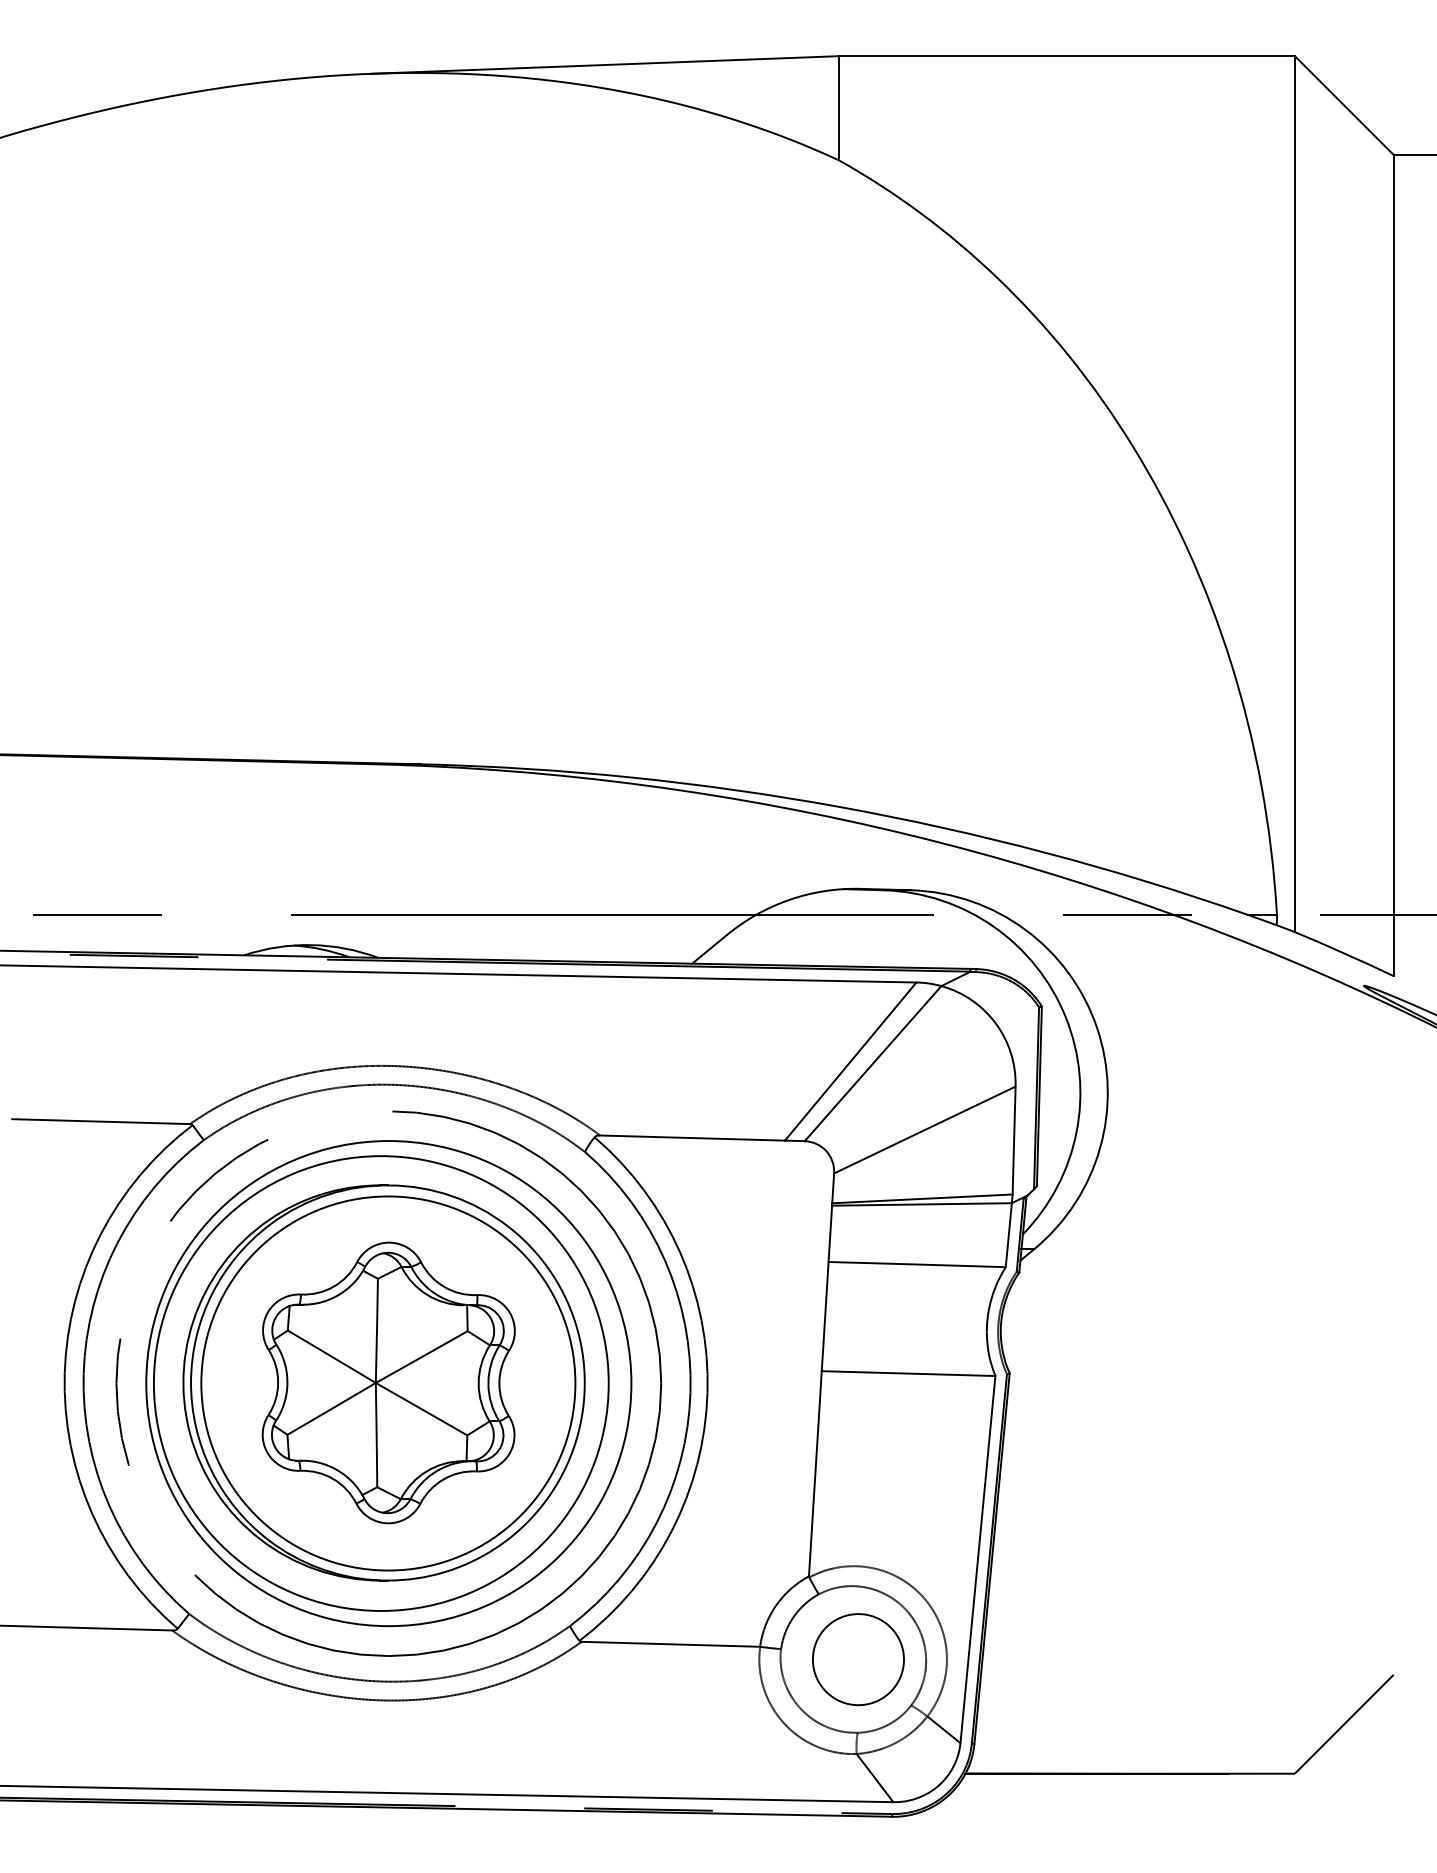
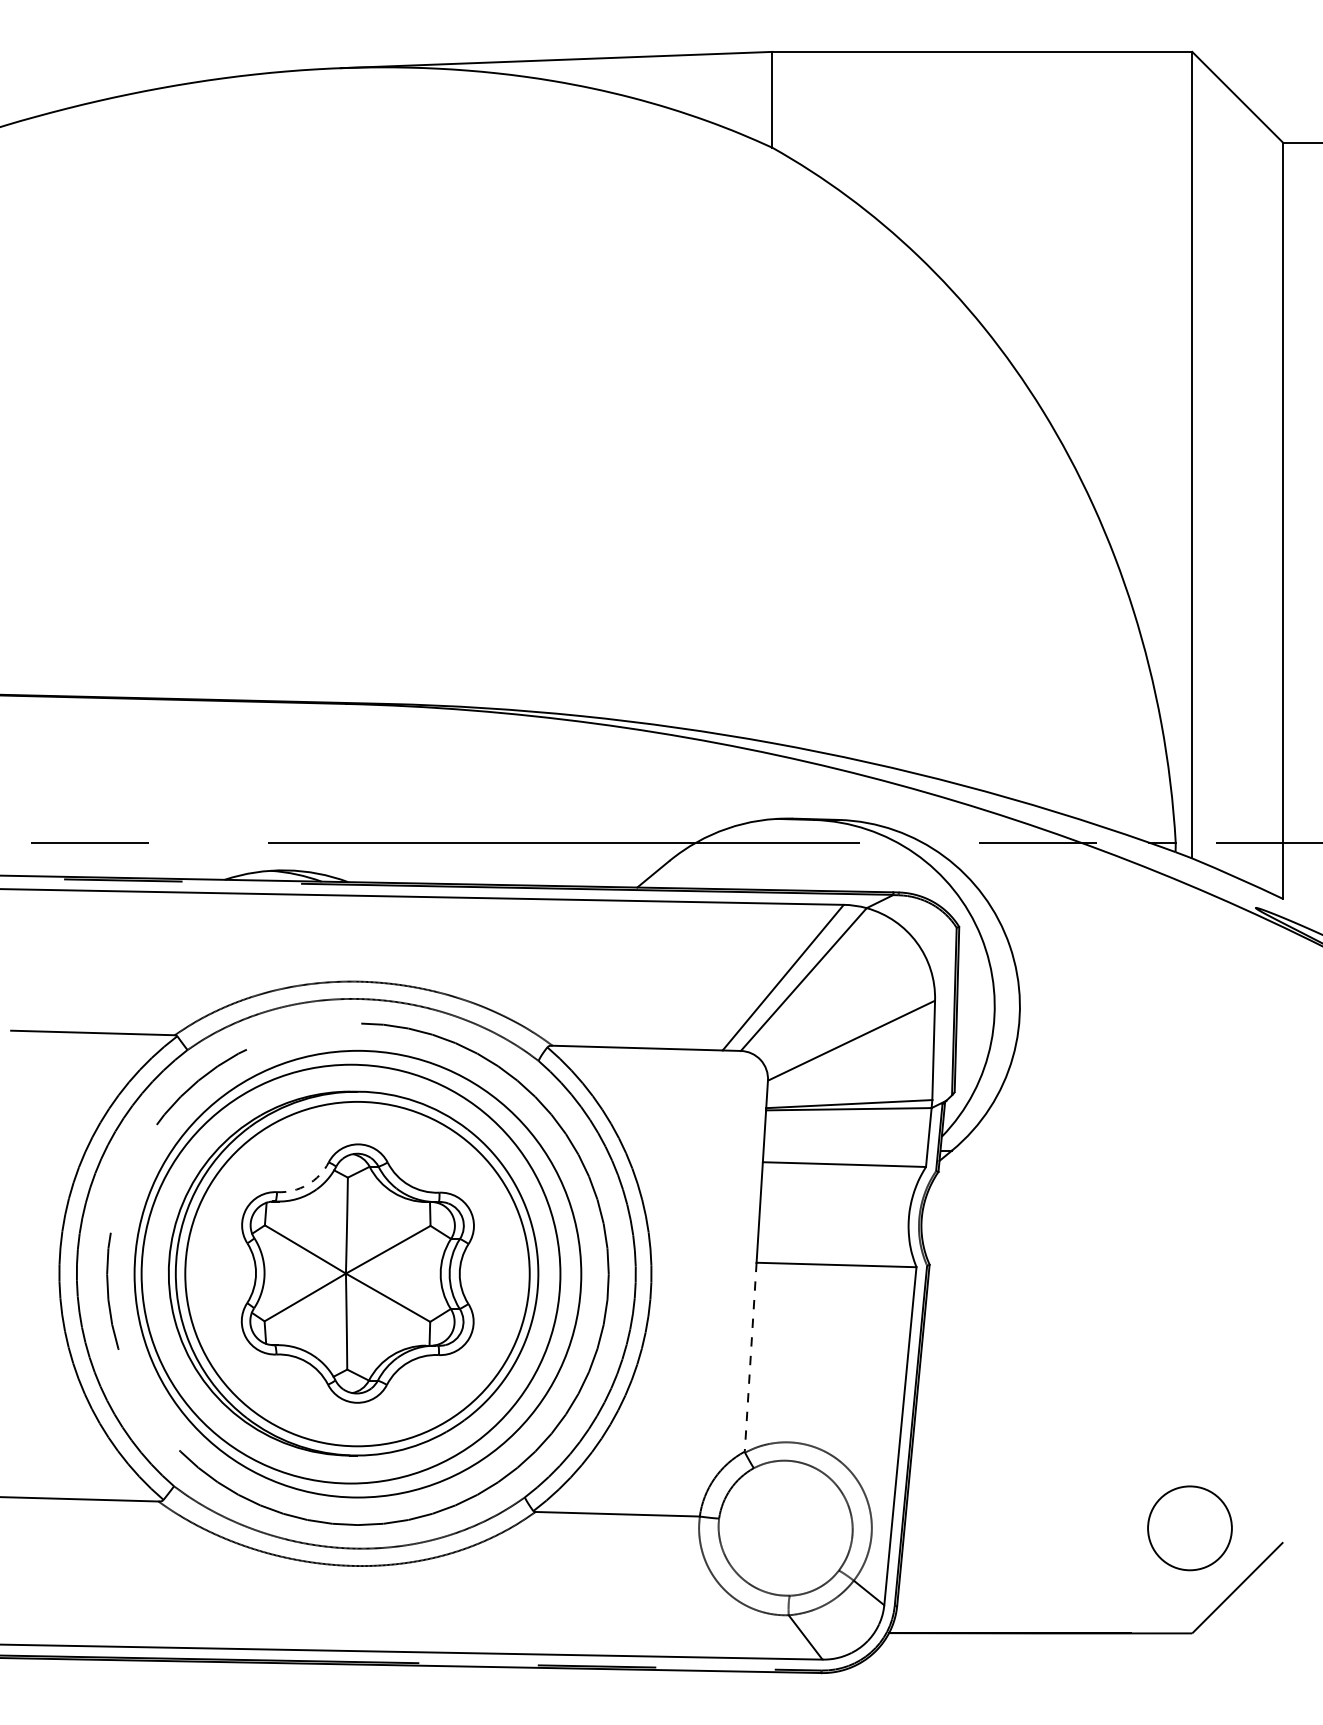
arc: (333, 1286) -> (306, 1184), solid -> dashed
line: (815, 1473) -> (750, 1356), solid -> dashed
circle: (858, 1659) -> (1190, 1528), moved

